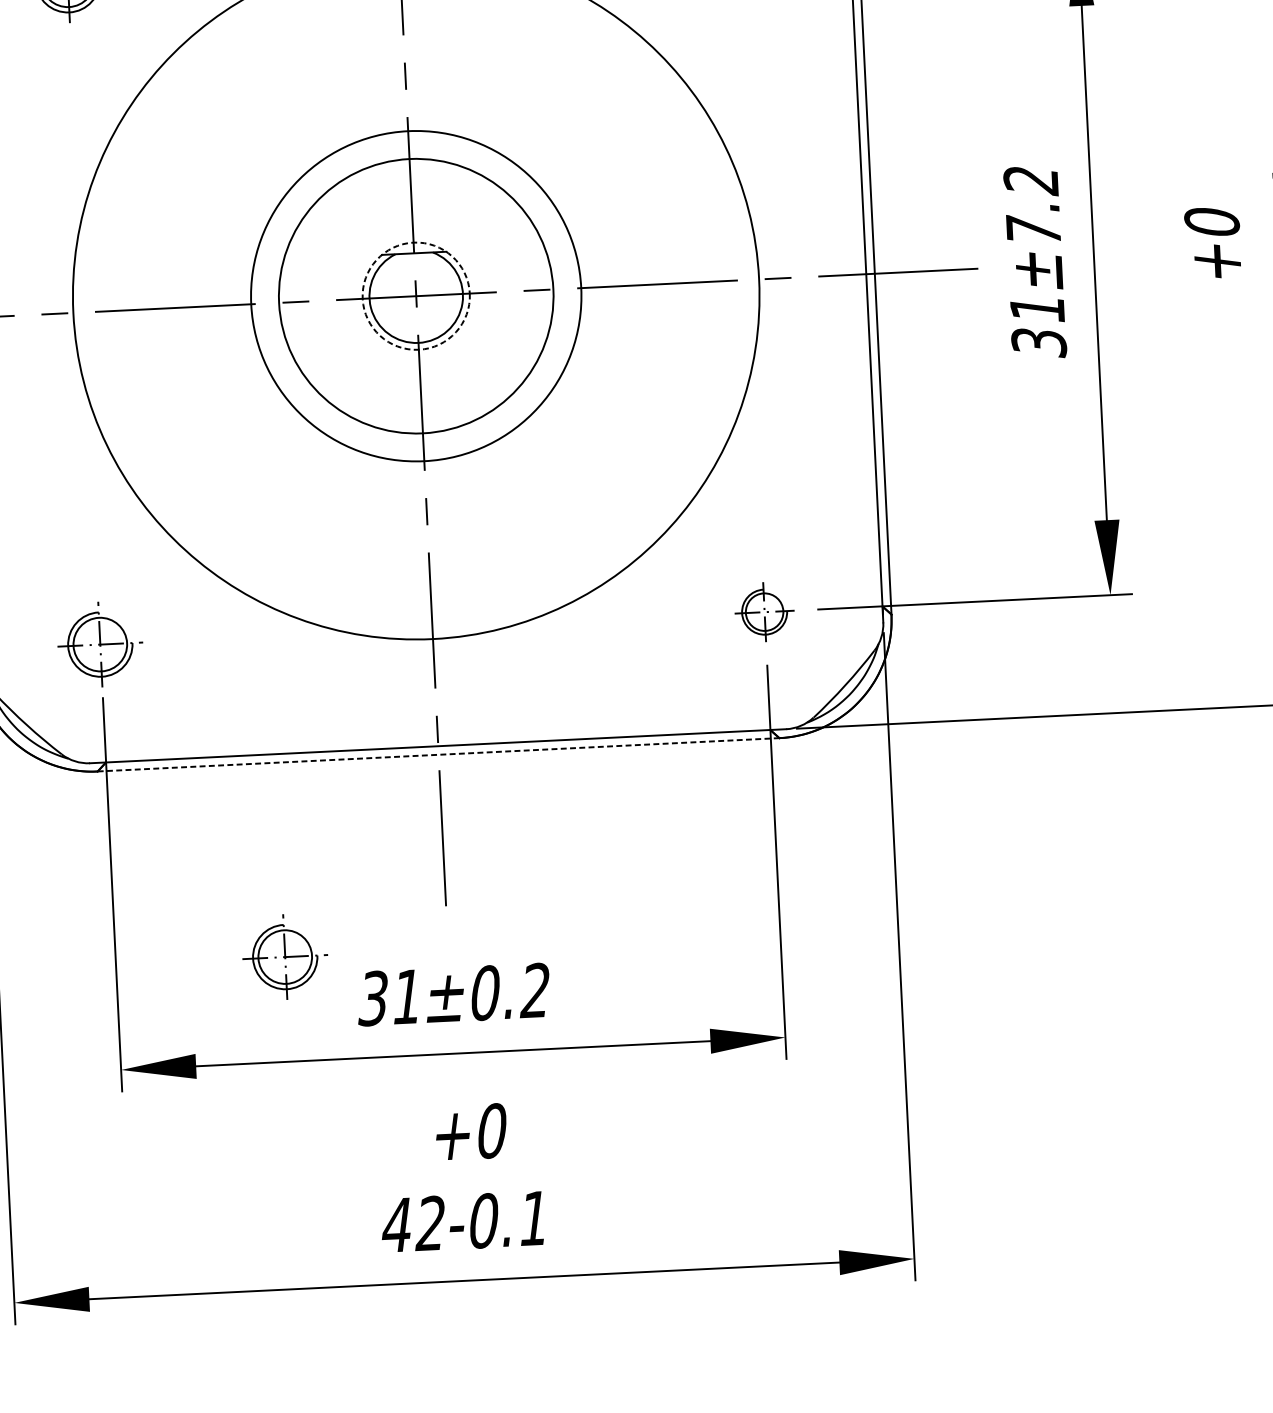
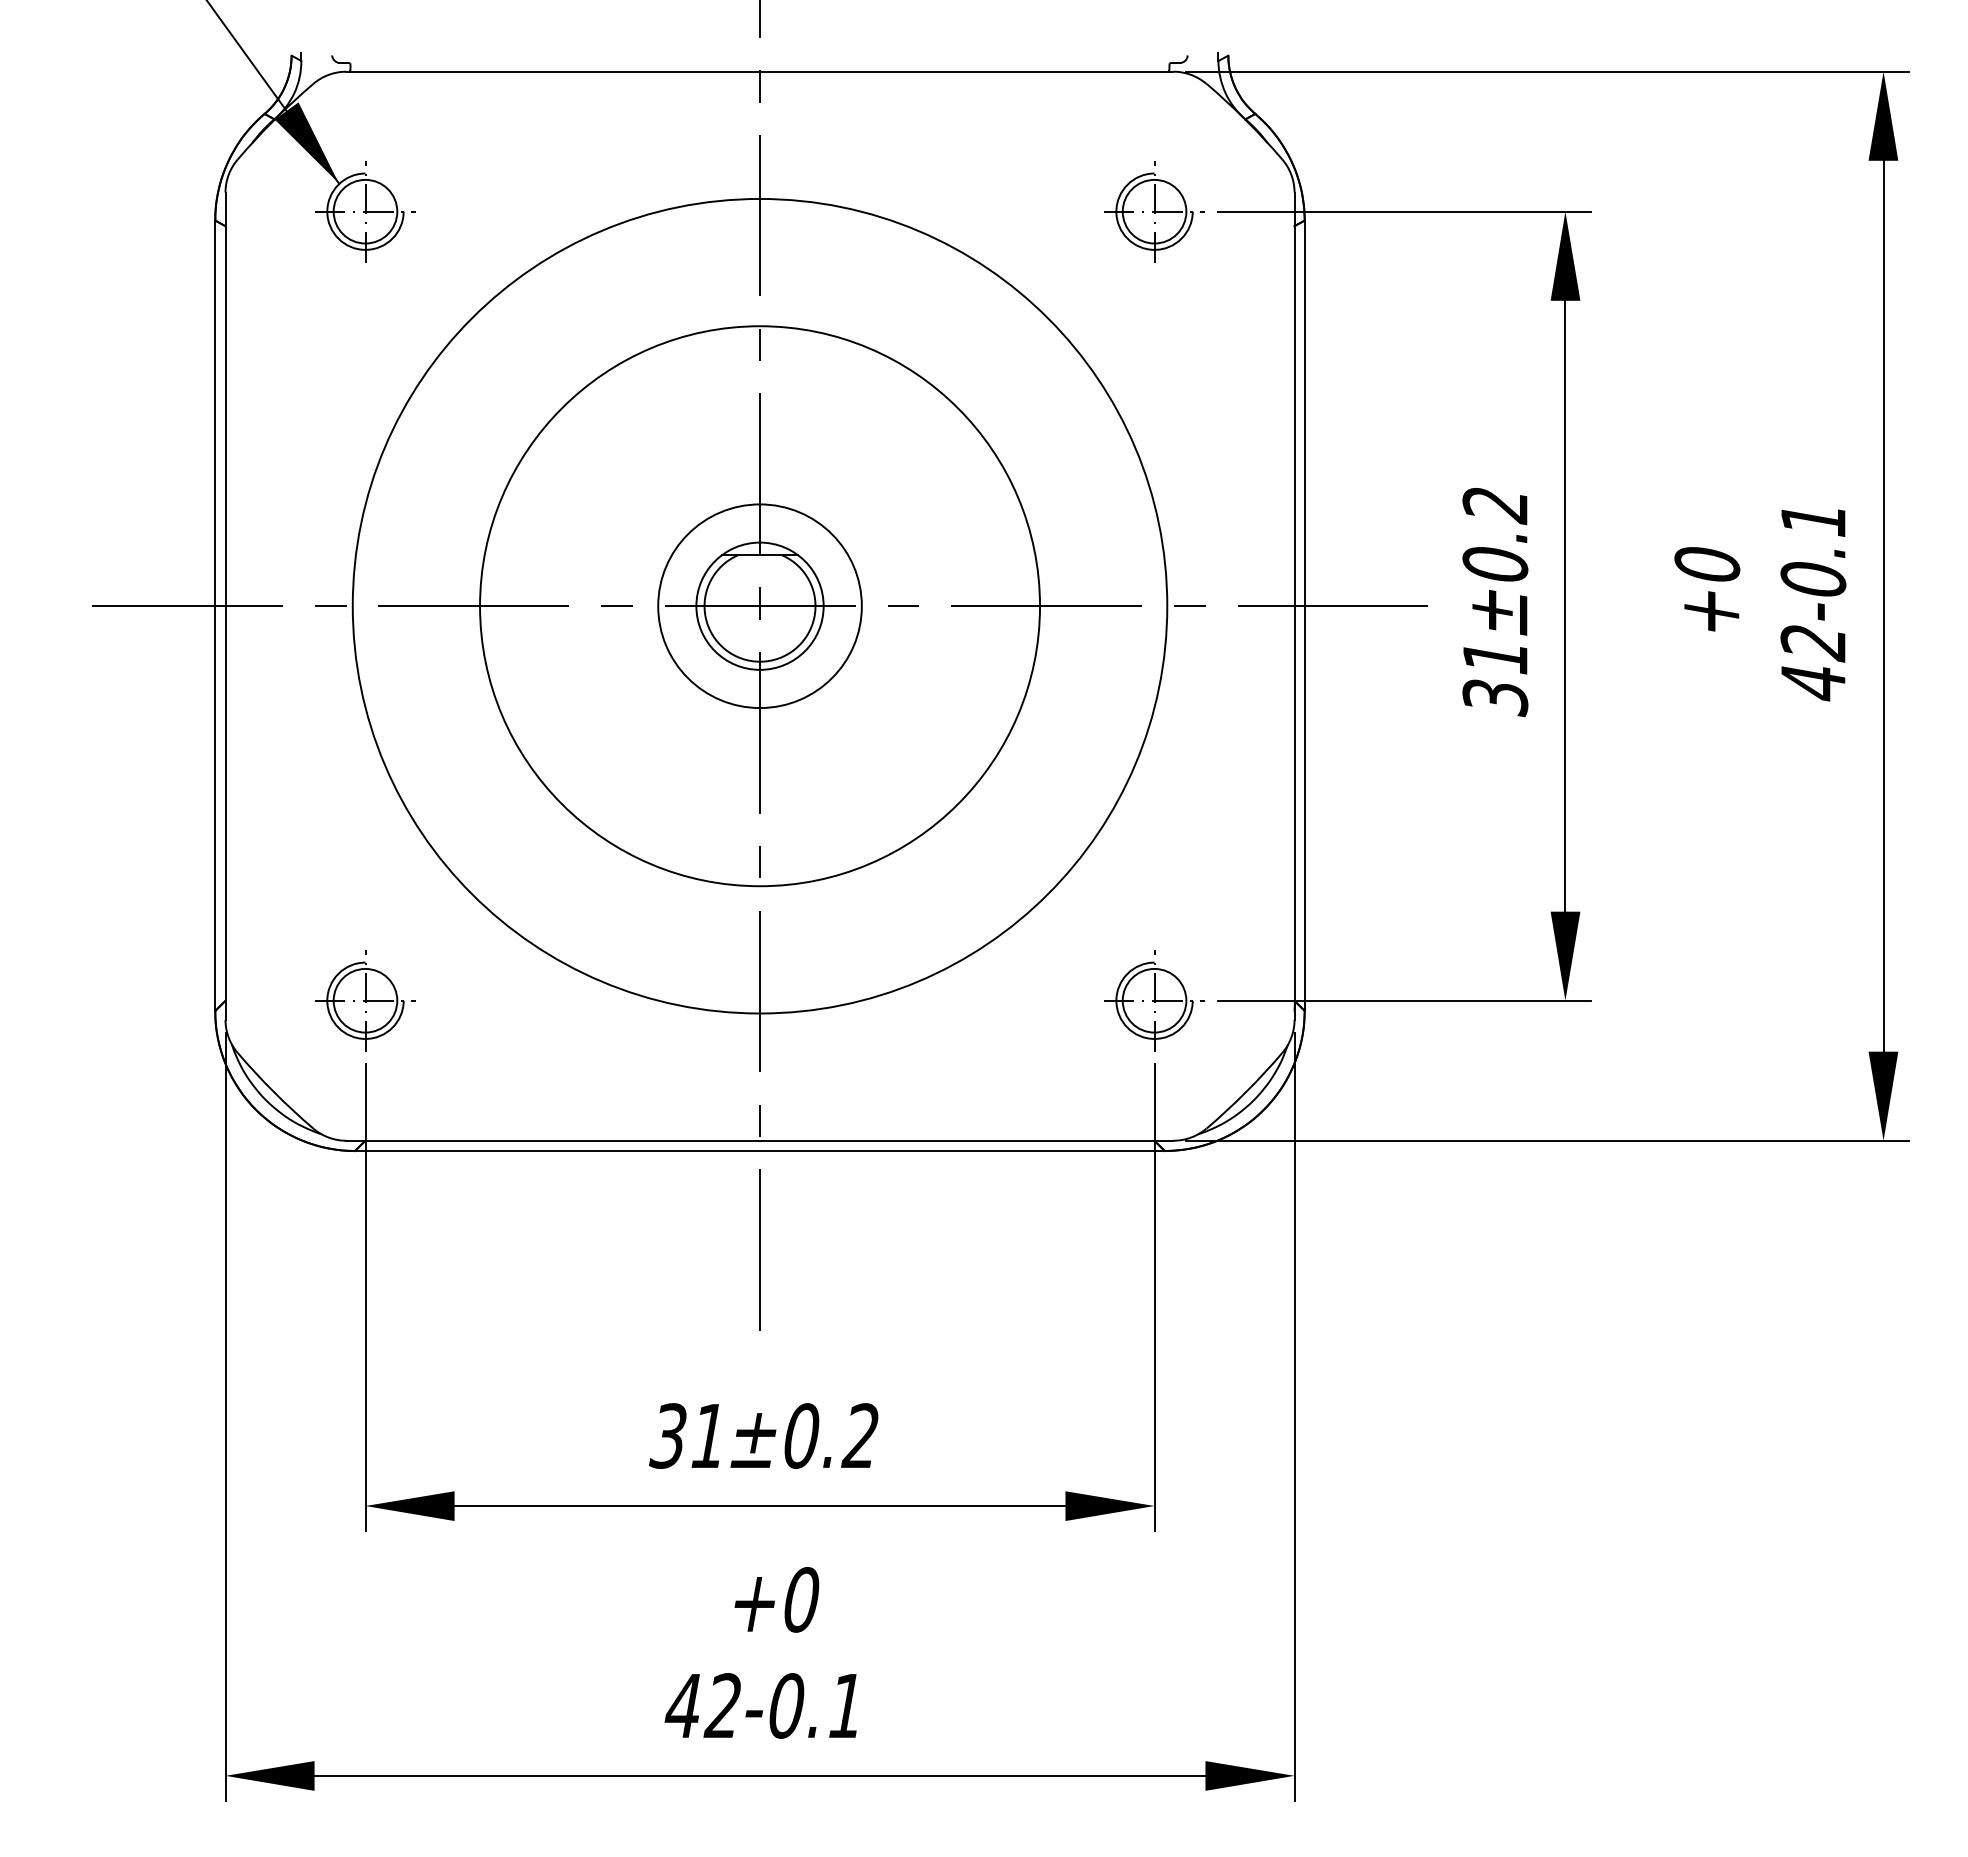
text: (1033, 229) -> (1495, 562), 31±7.2 -> 31±0.2
circle: (415, 295) -> (759, 605), dashed -> solid
circle: (415, 296) -> (759, 606), size x0.62
circle: (416, 296) -> (760, 606), size x1.43
part: (764, 611) -> (1154, 1000), size x1.43
line: (438, 754) -> (759, 1150), dashed -> solid
part: (285, 956) -> (566, 1381), removed

